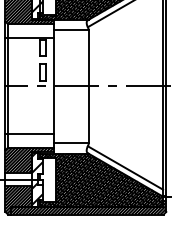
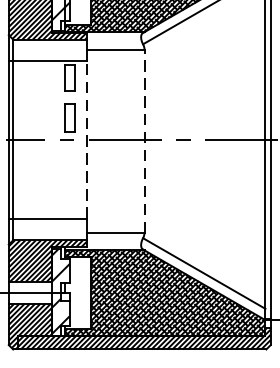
line: (53, 85) -> (87, 139), solid -> dashed
line: (88, 86) -> (144, 140), solid -> dashed

